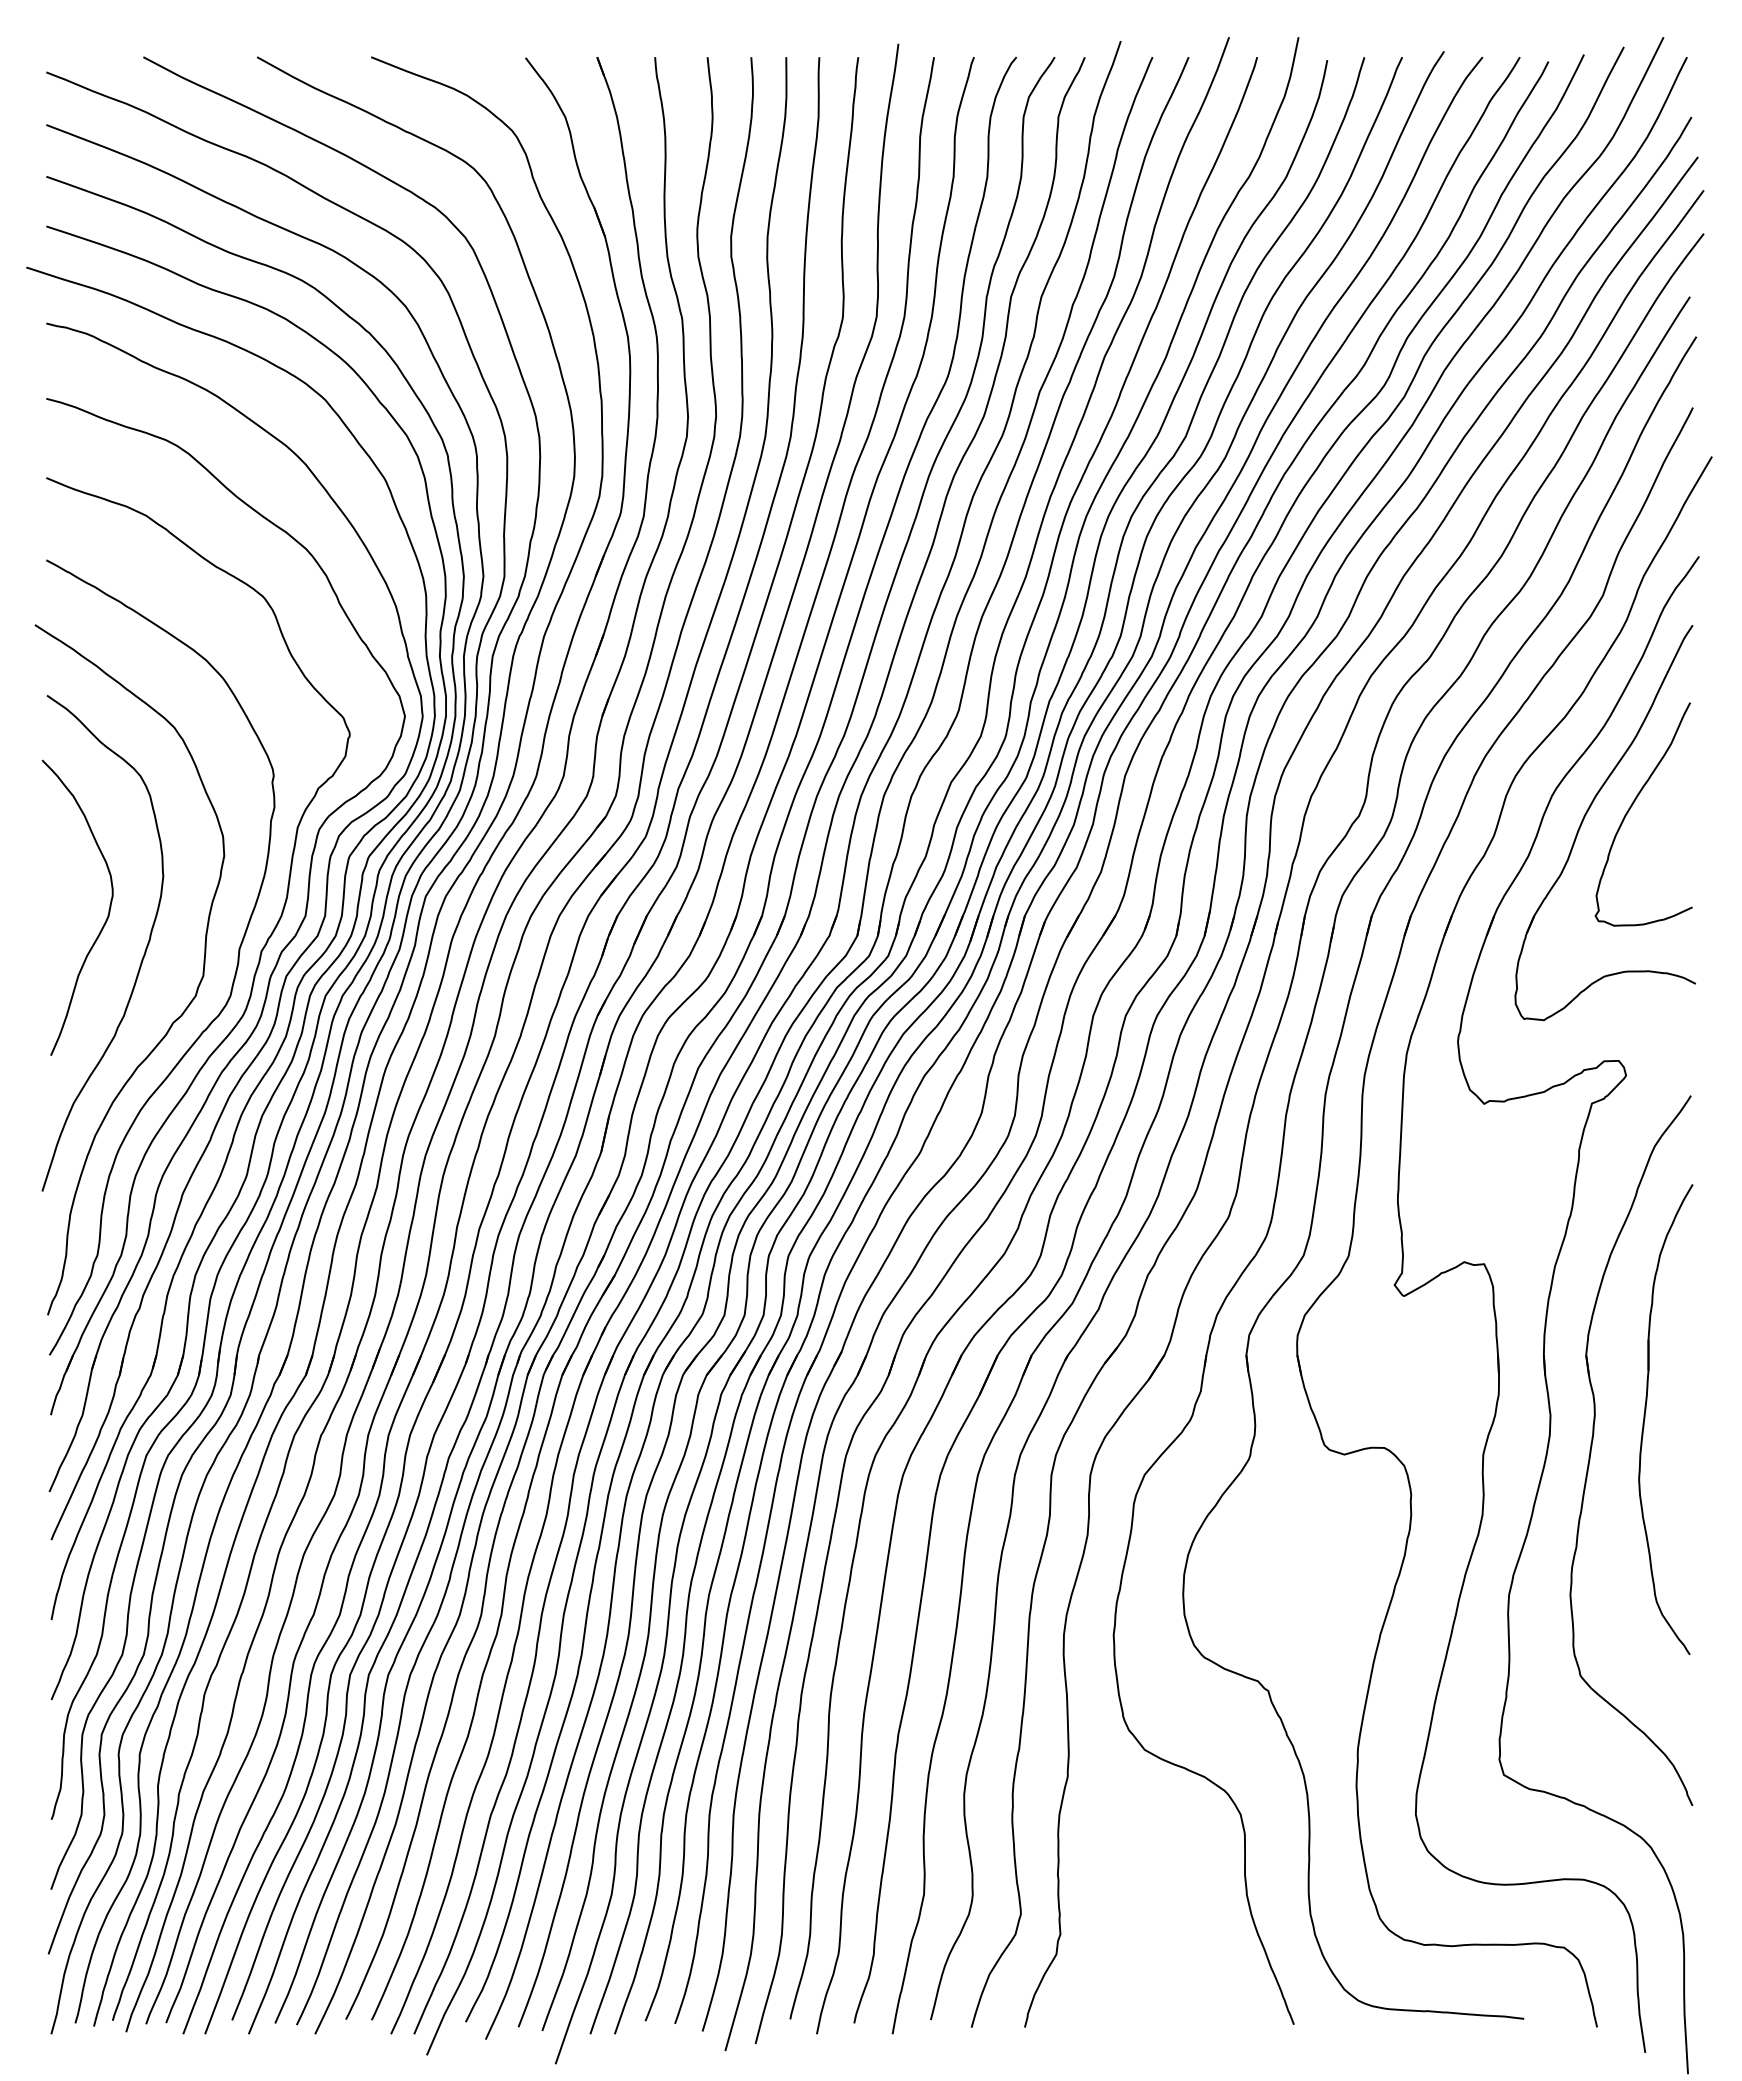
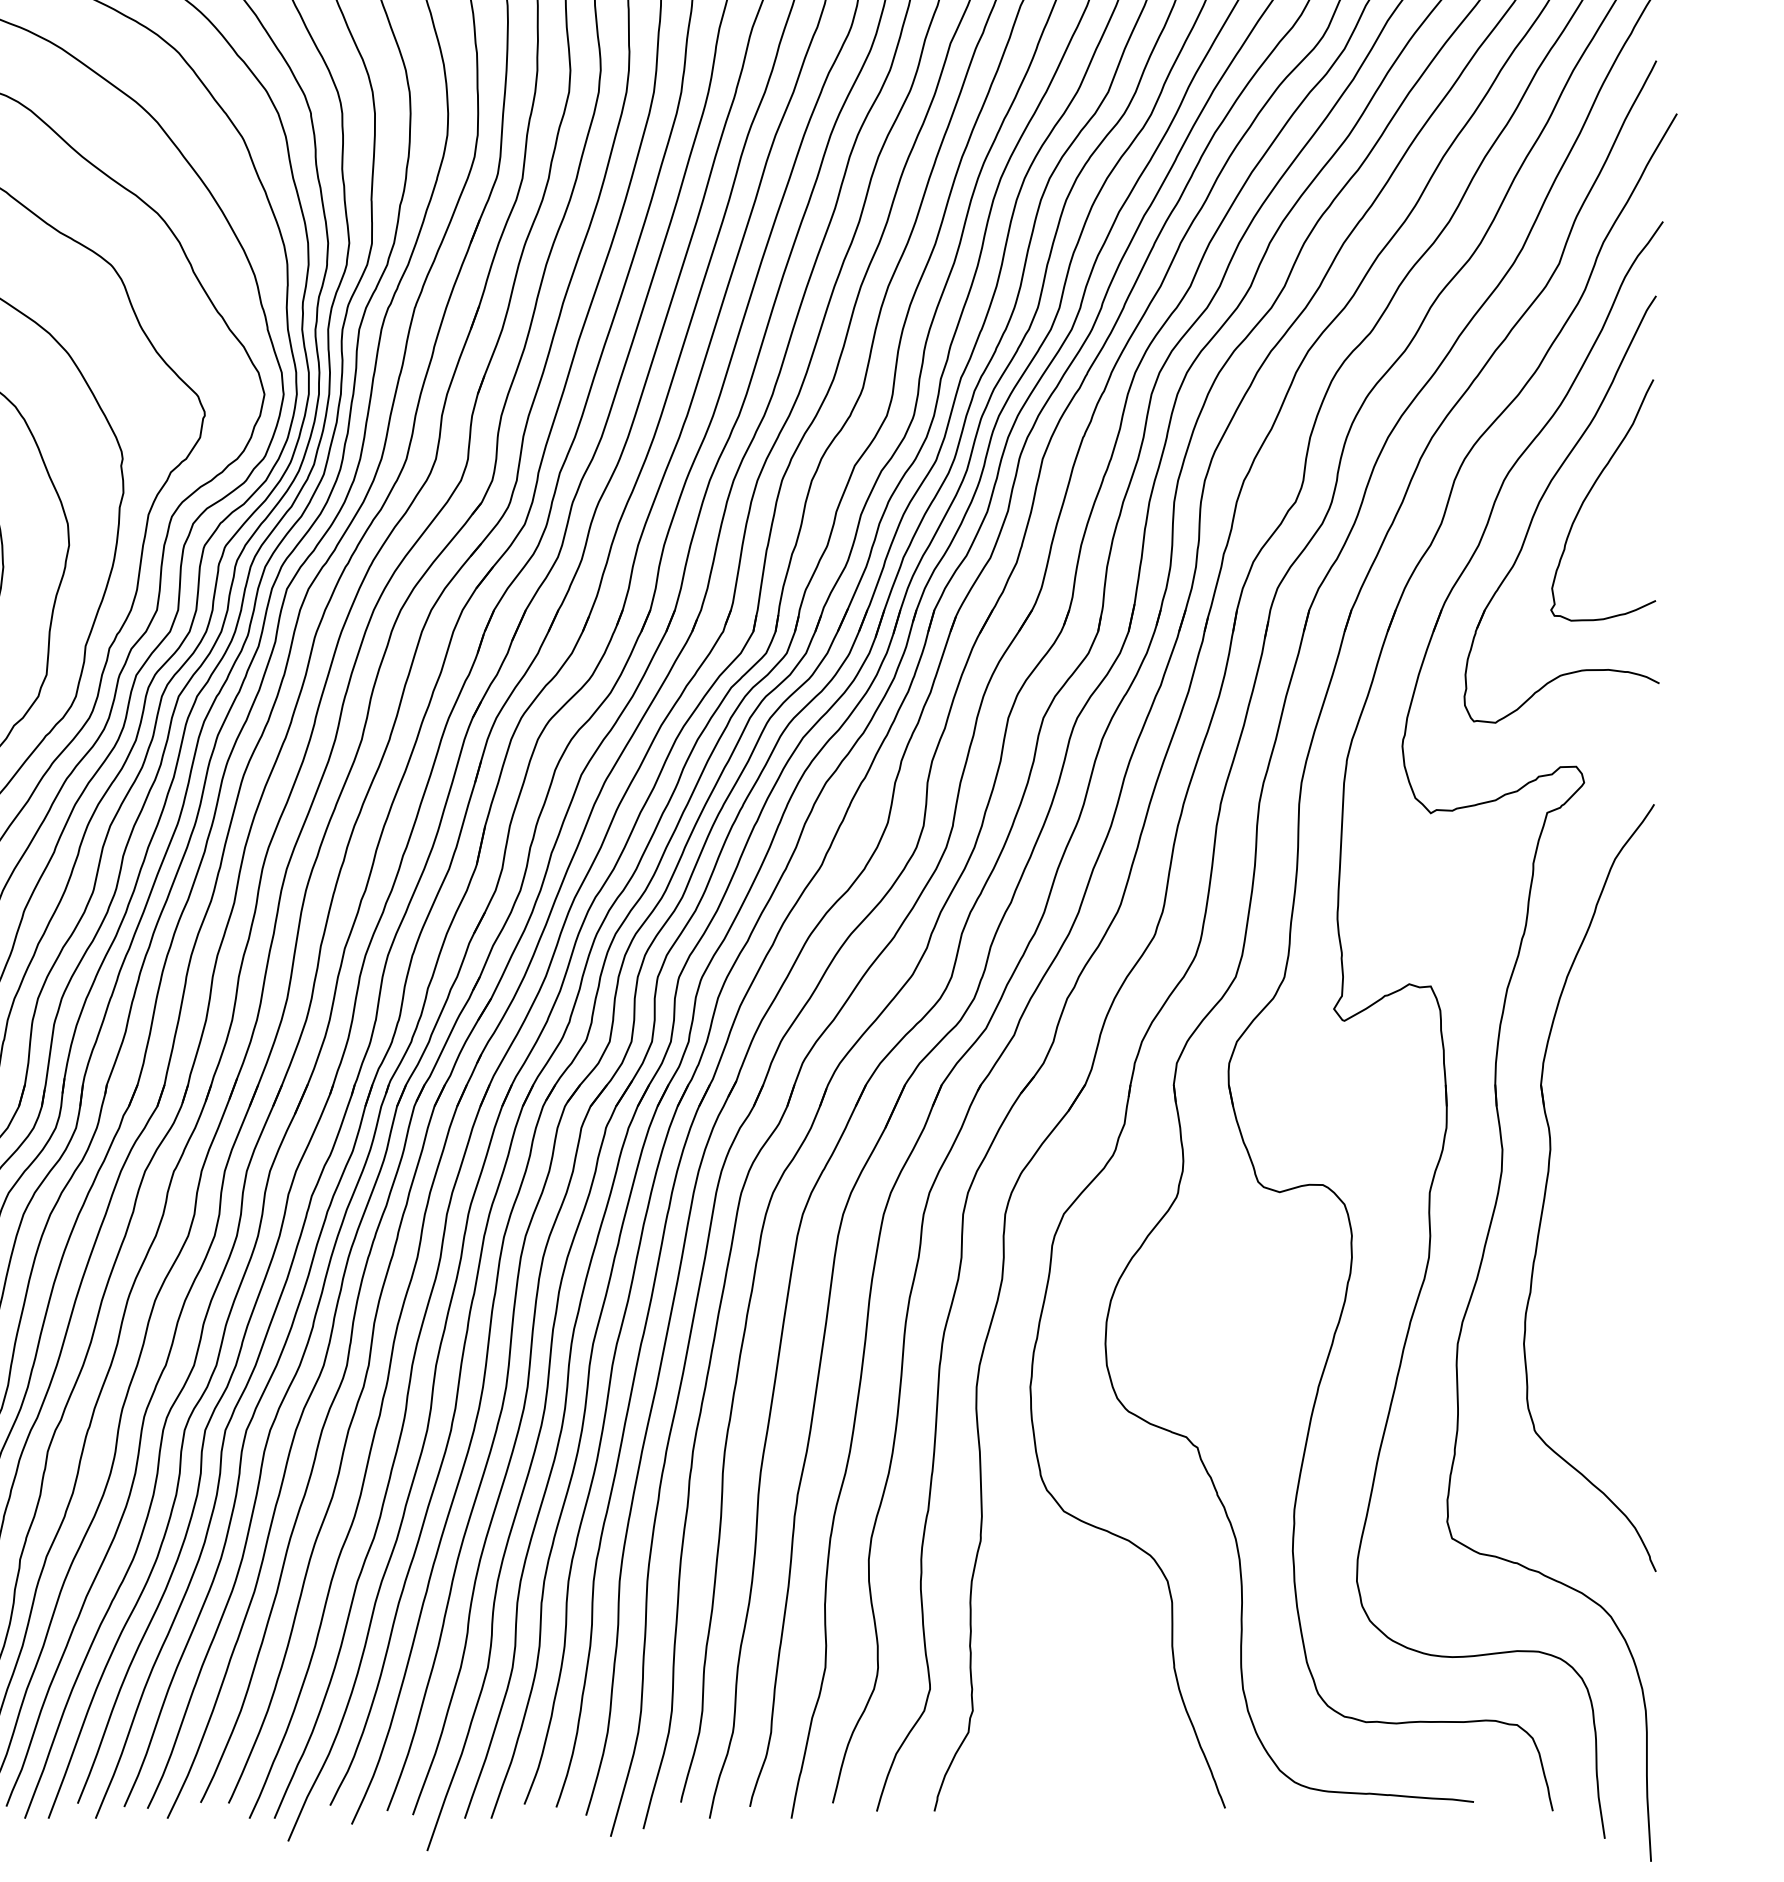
part: (1645, 1419) -> (1605, 1154), removed

